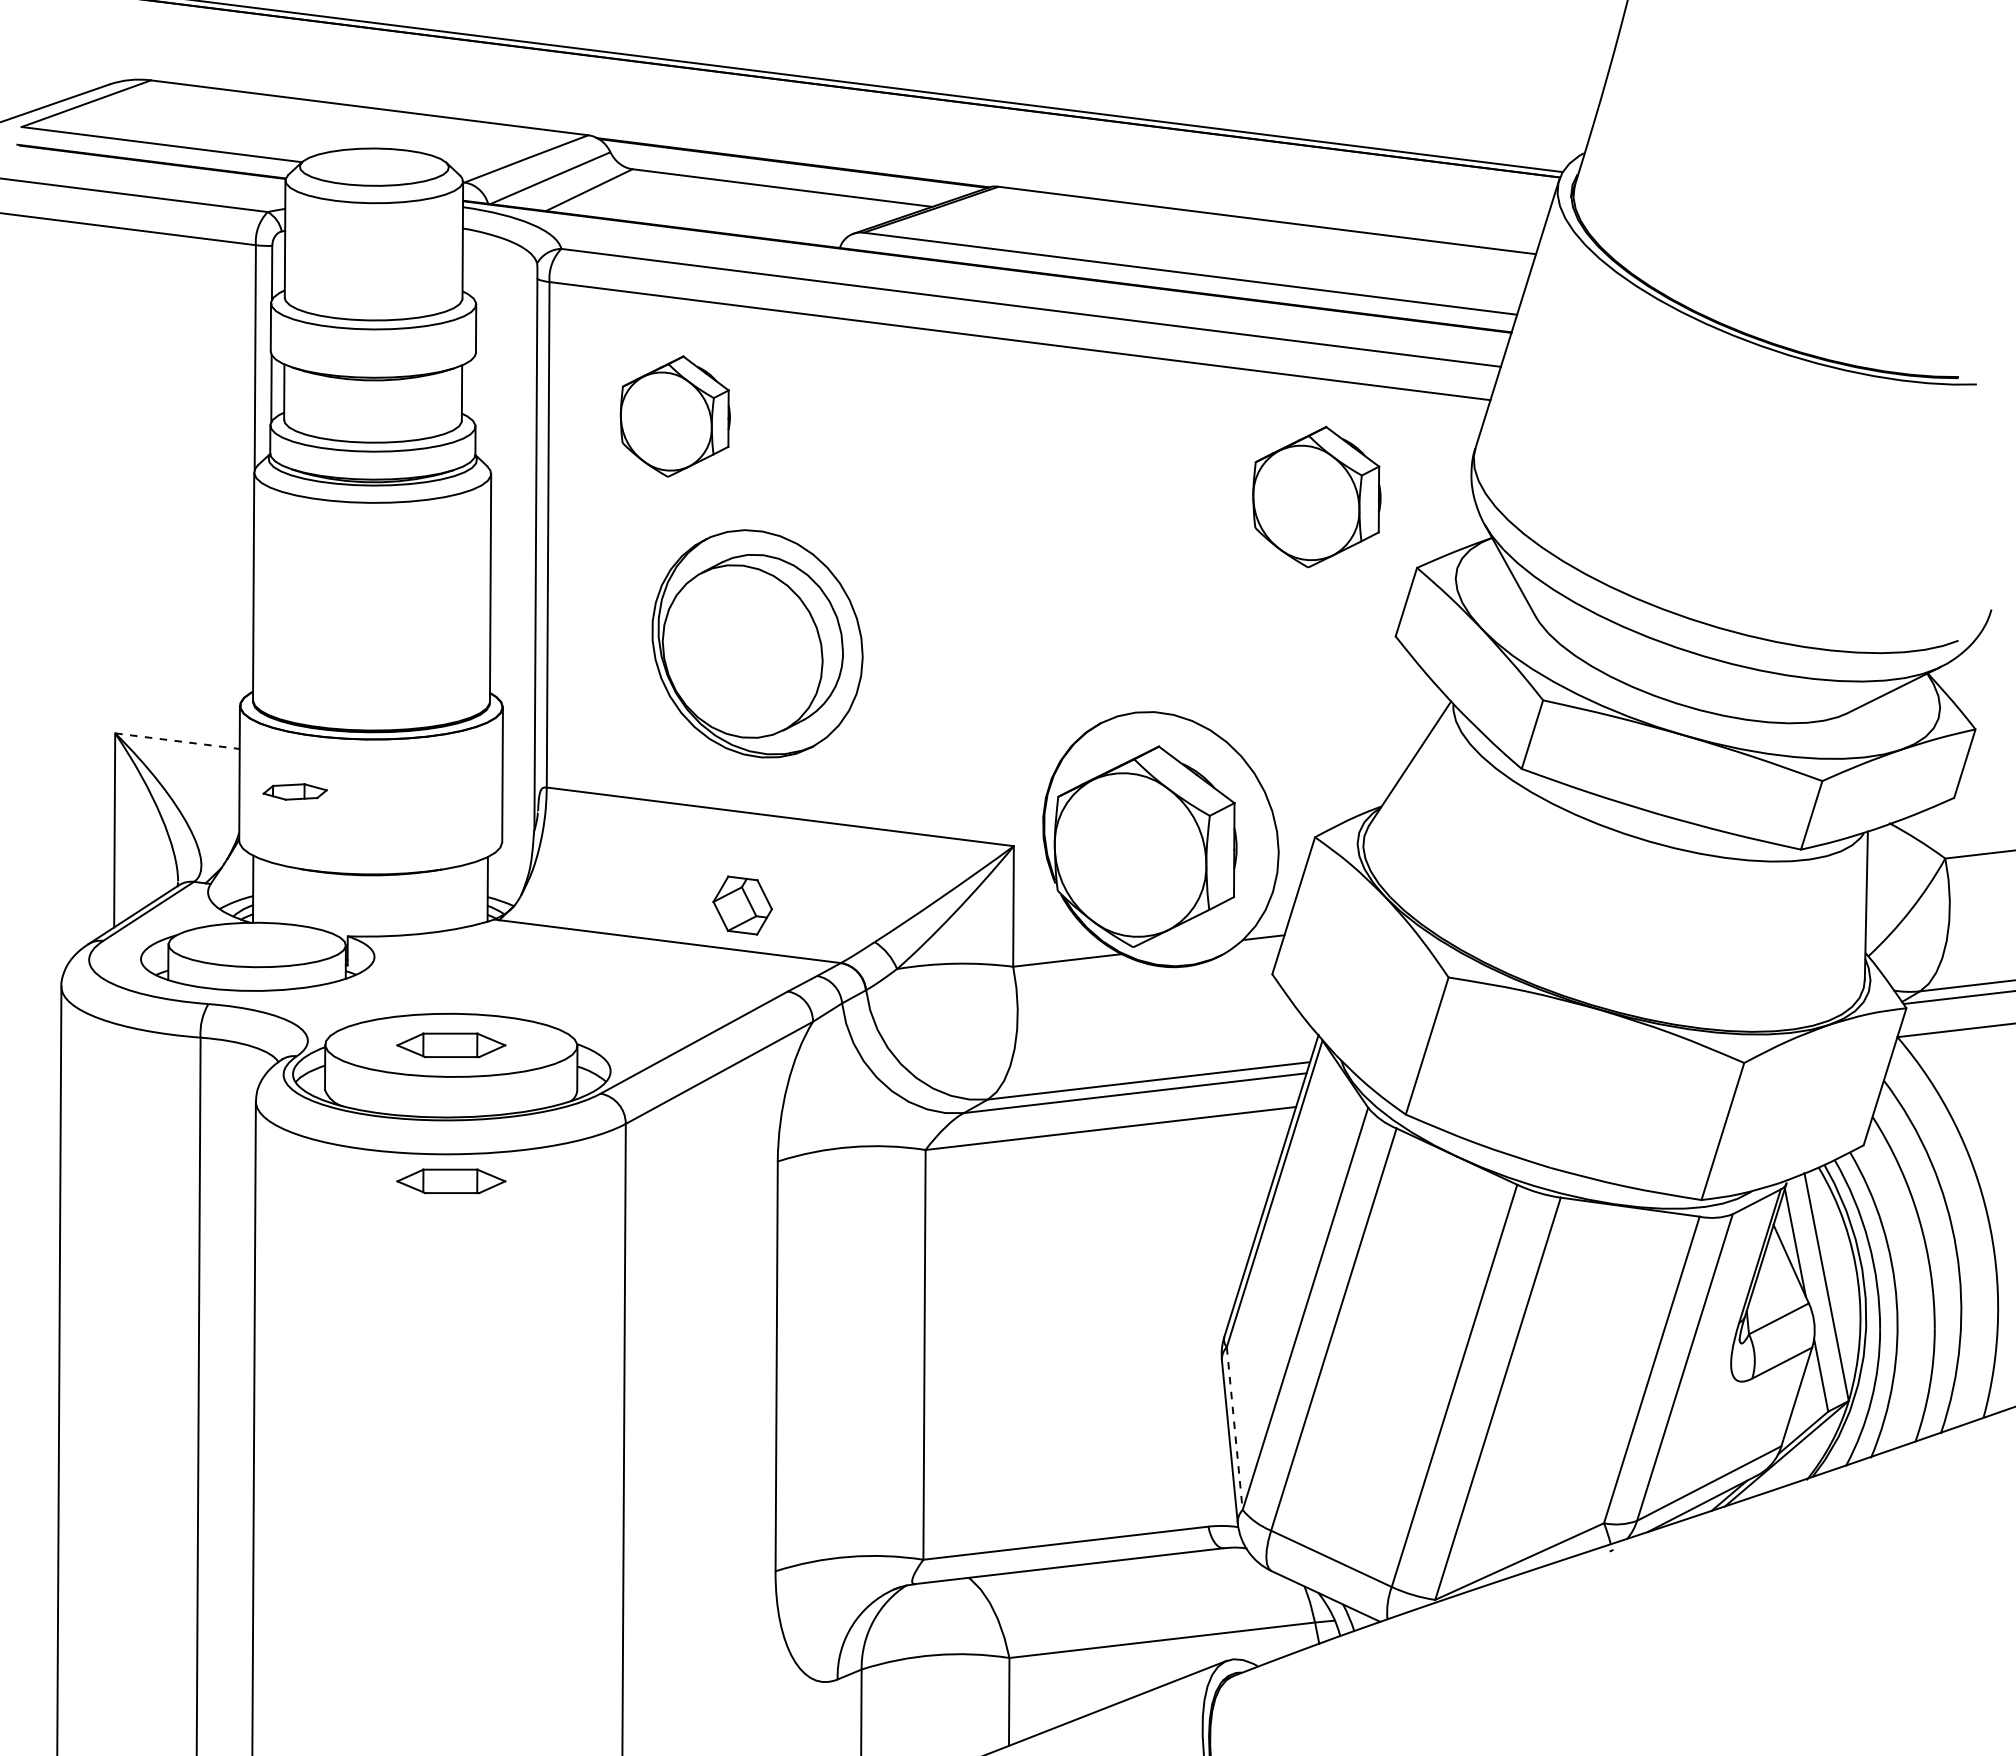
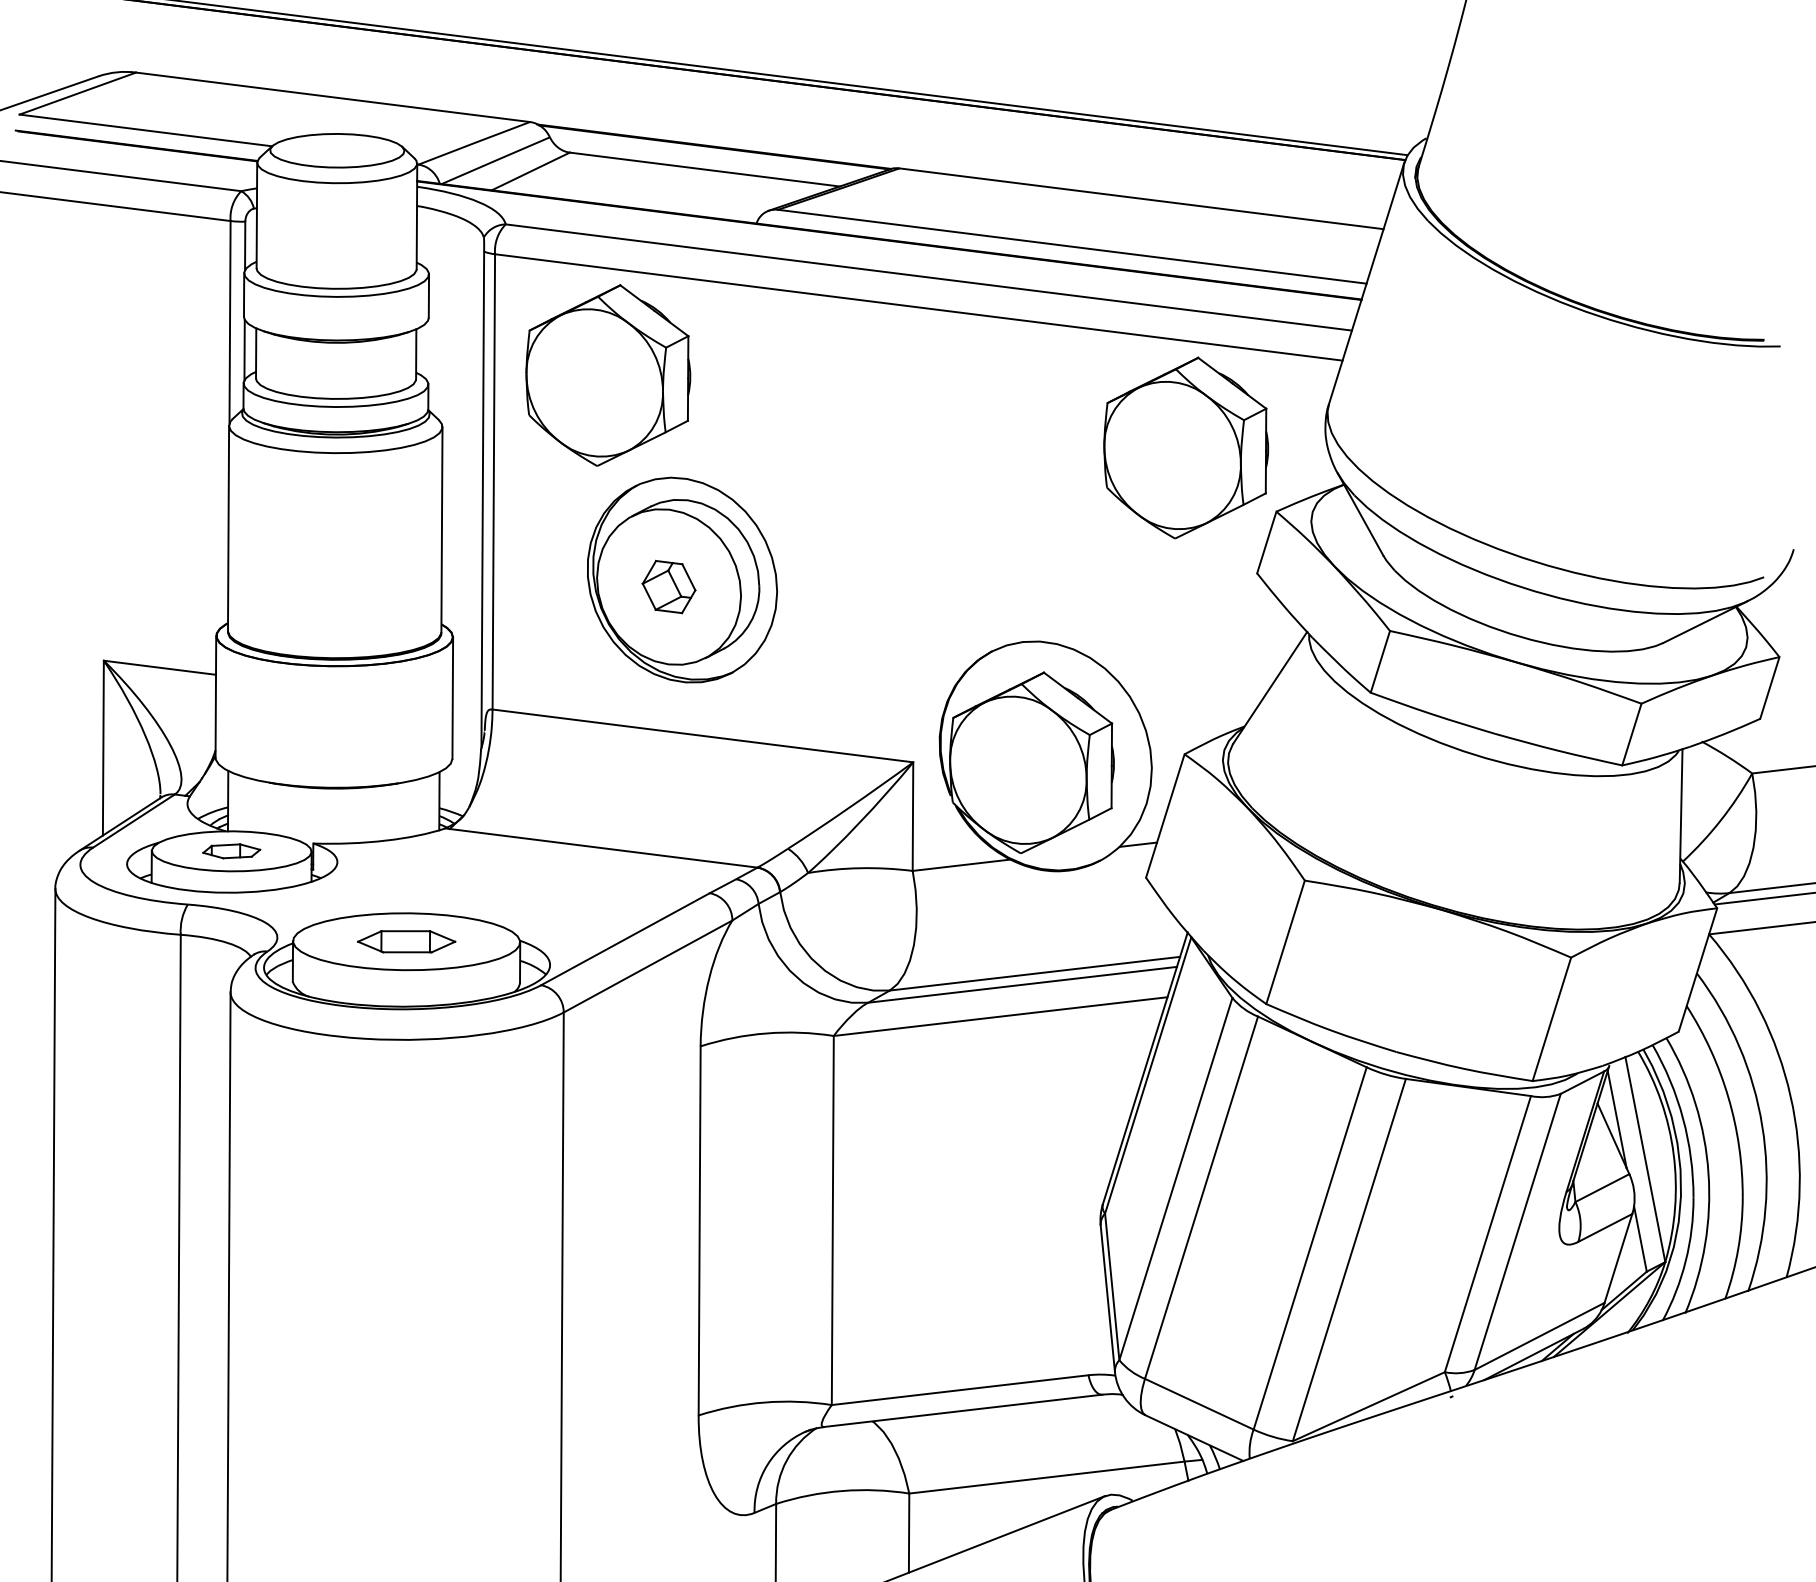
part: (675, 416) -> (608, 375), size x1.67
part: (1316, 496) -> (1185, 447), size x1.43
line: (177, 741) -> (159, 668), dashed -> solid
part: (294, 791) -> (231, 850), moved
part: (742, 905) -> (668, 586), moved
part: (451, 1181) -> (406, 1064), removed
line: (1234, 1428) -> (1112, 1286), dashed -> solid

